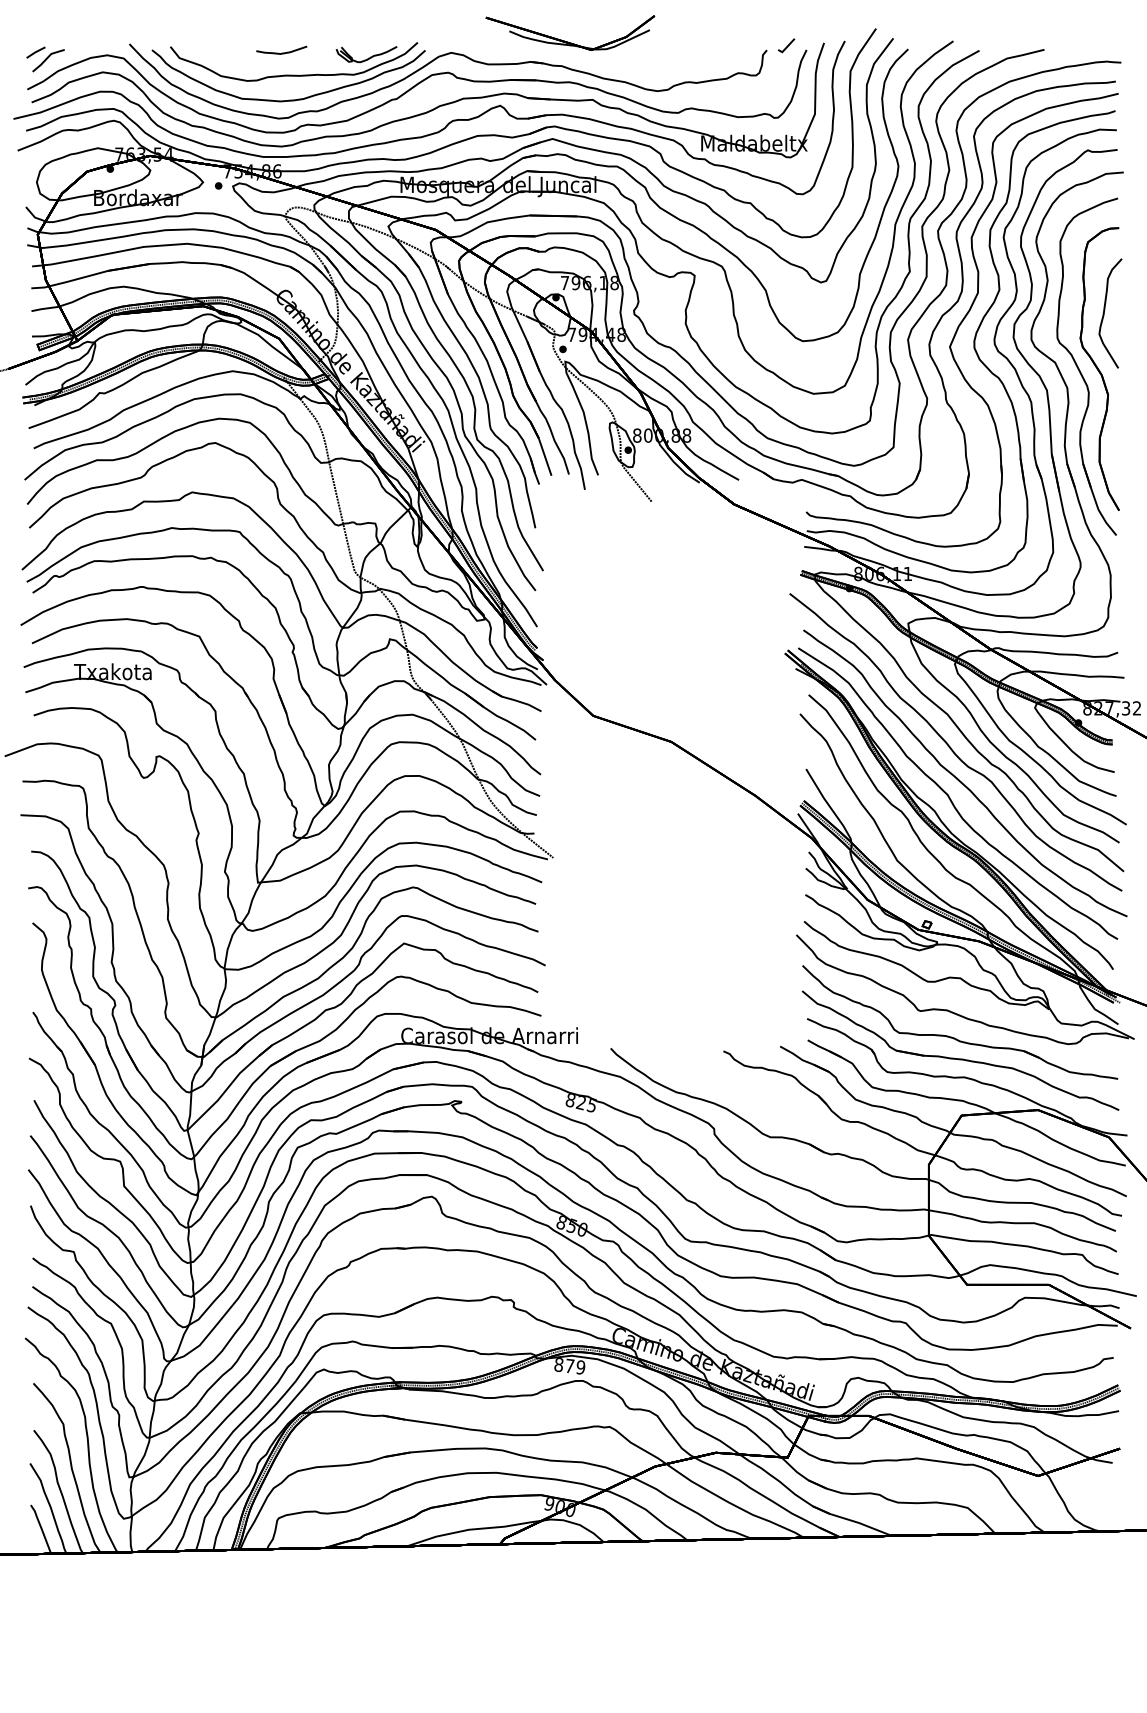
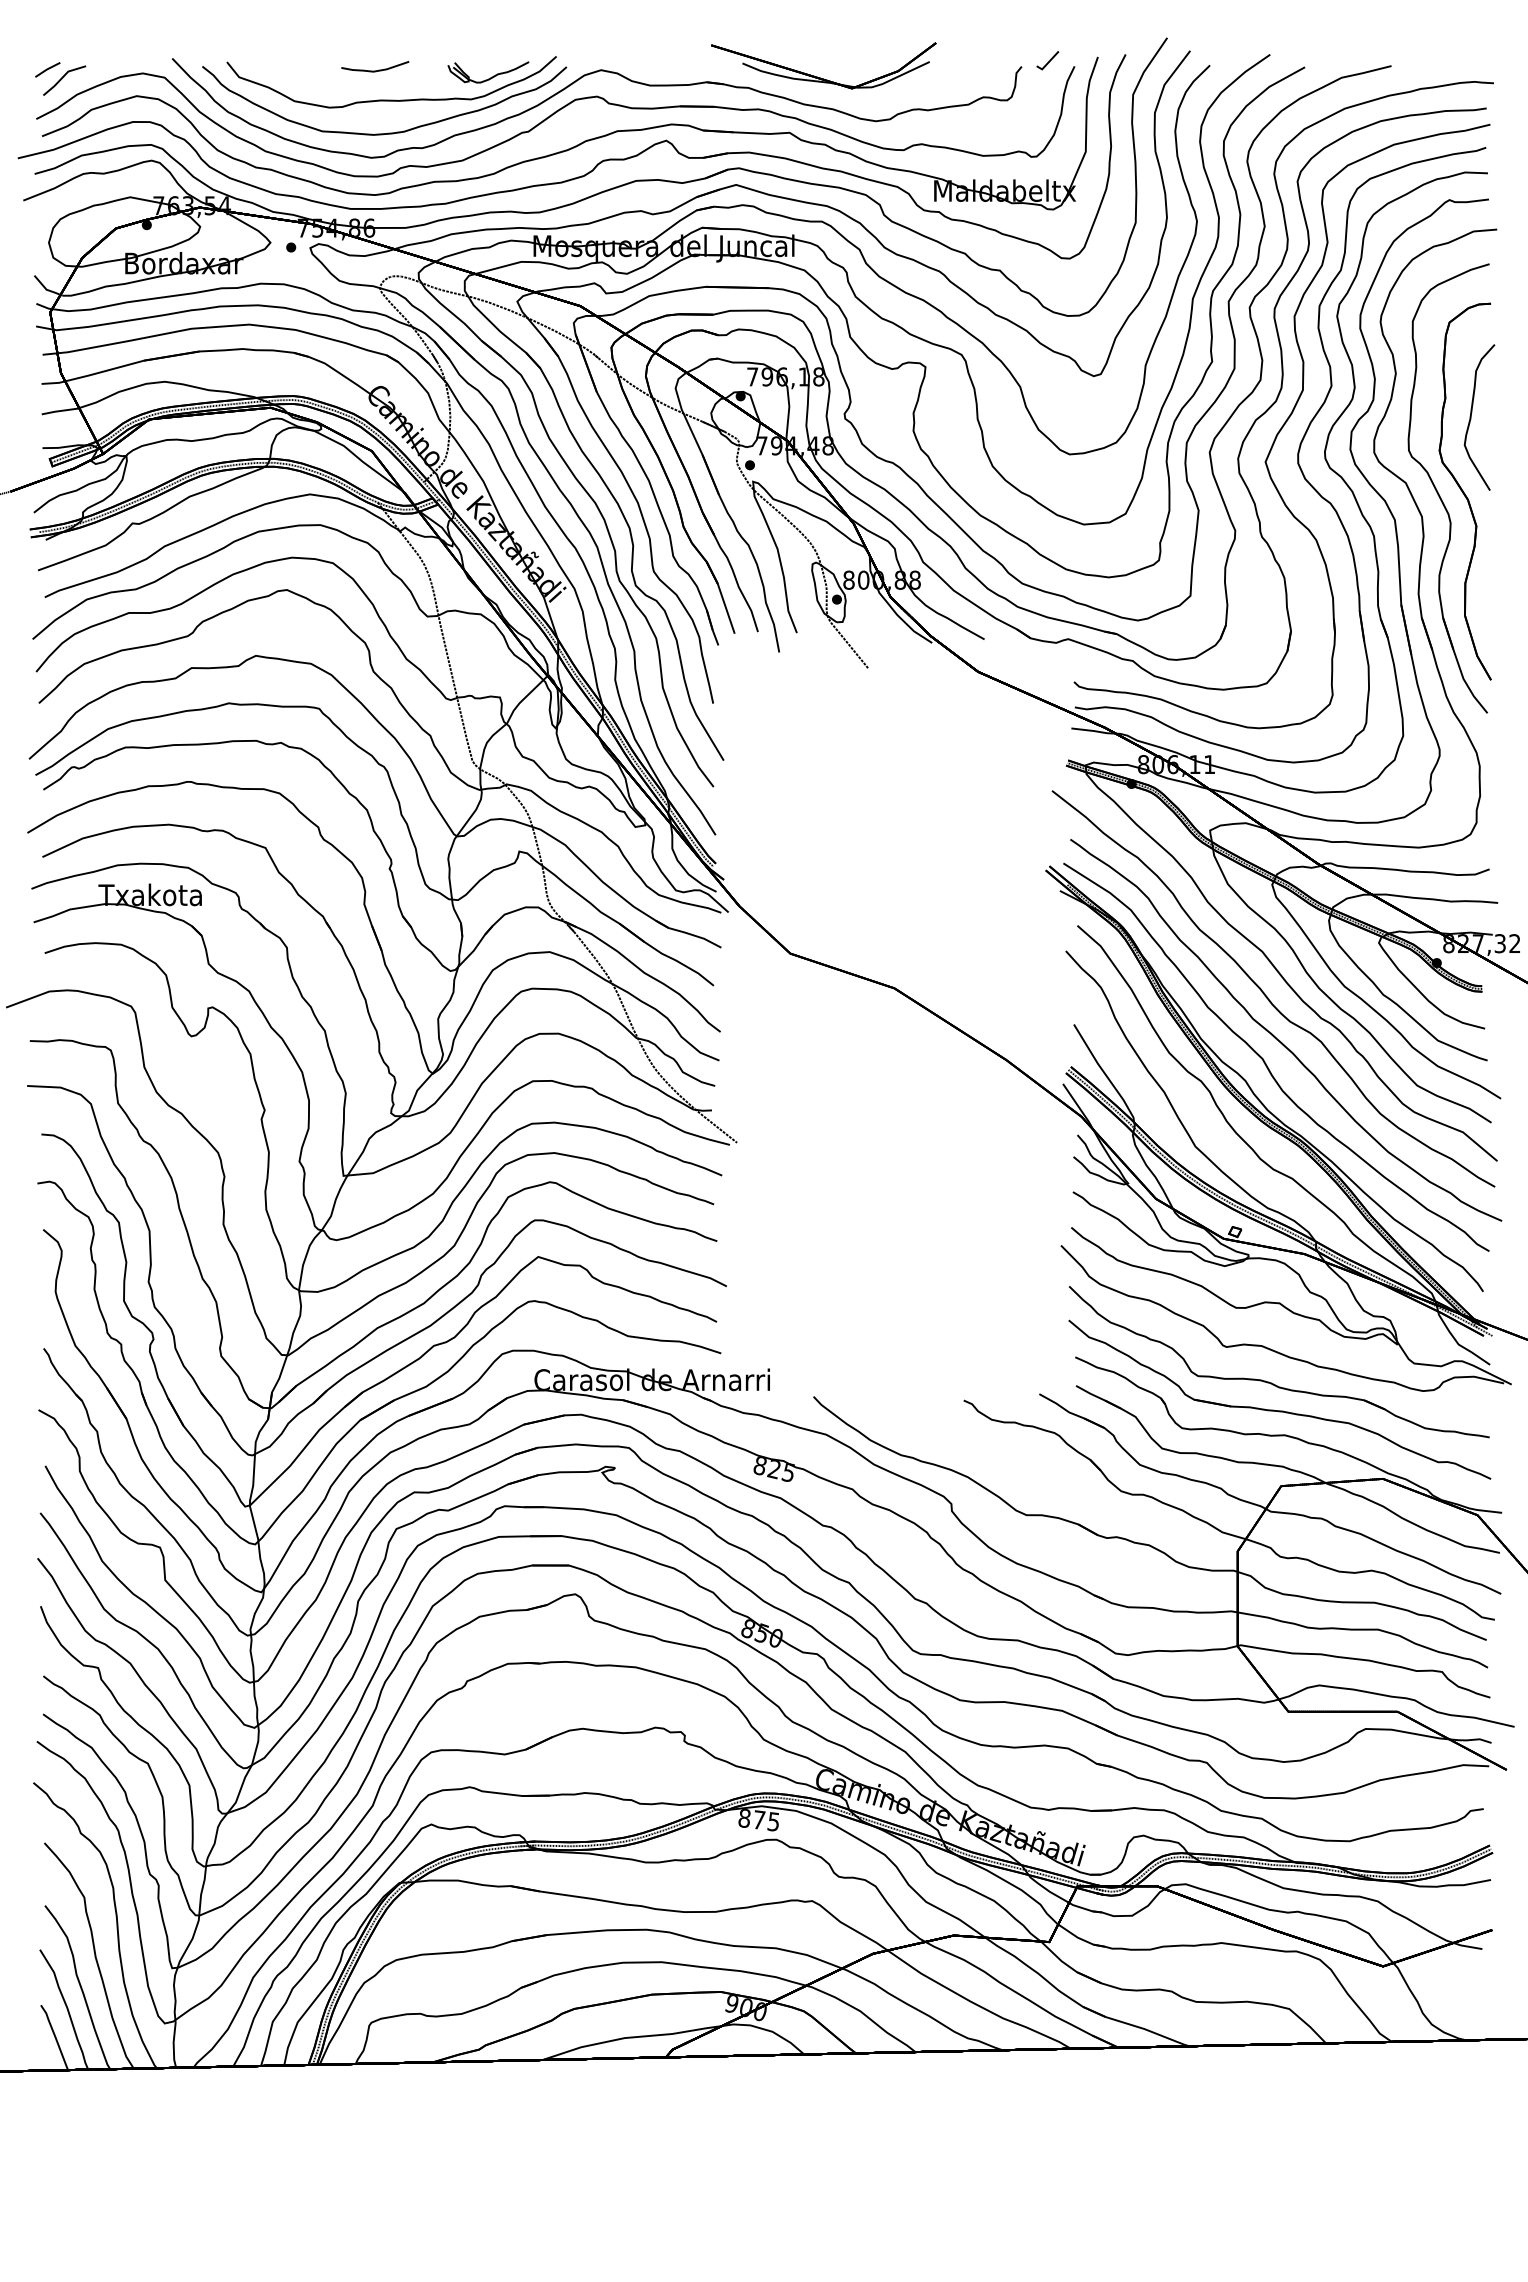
part: (567, 41) -> (820, 77), moved
text: (580, 1367) -> (773, 1821), 879 -> 875

